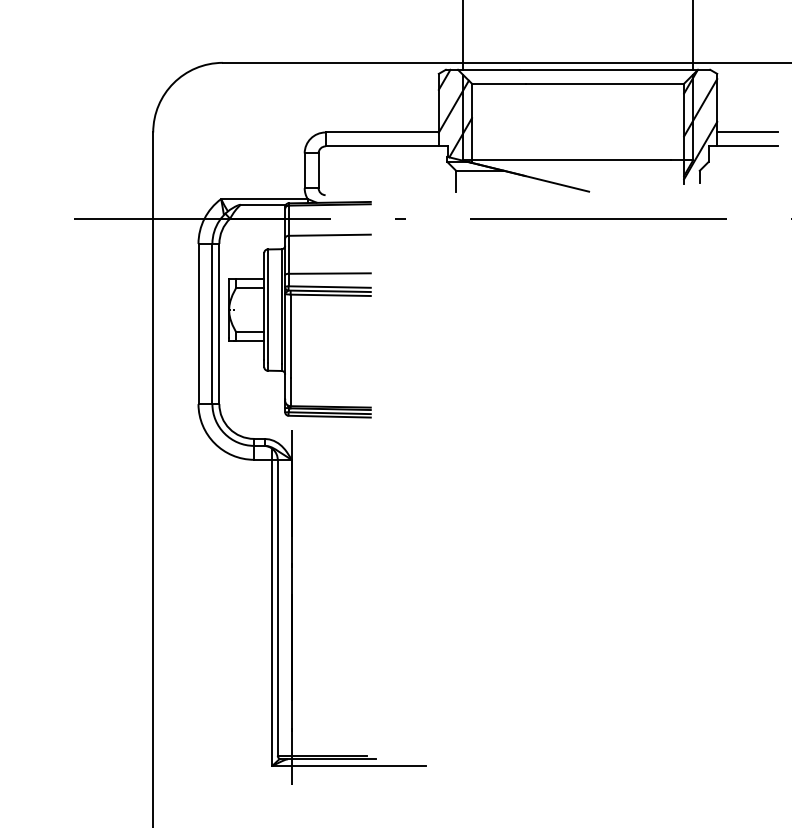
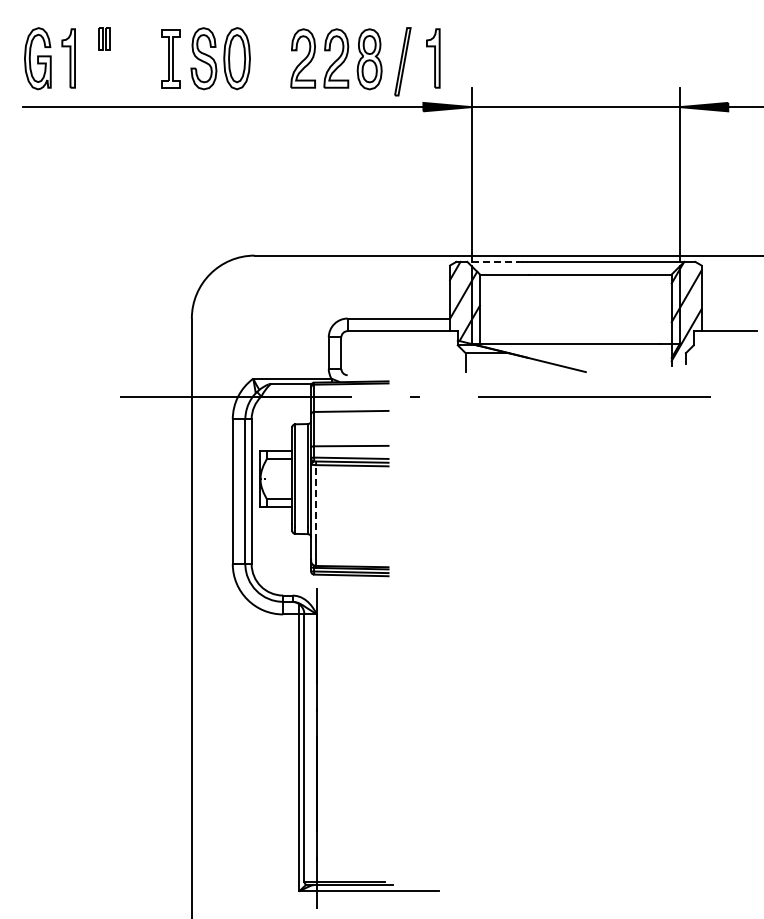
line: (489, 69) -> (495, 261), solid -> dashed
line: (746, 132) -> (728, 318), removed
line: (291, 335) -> (316, 502), solid -> dashed

